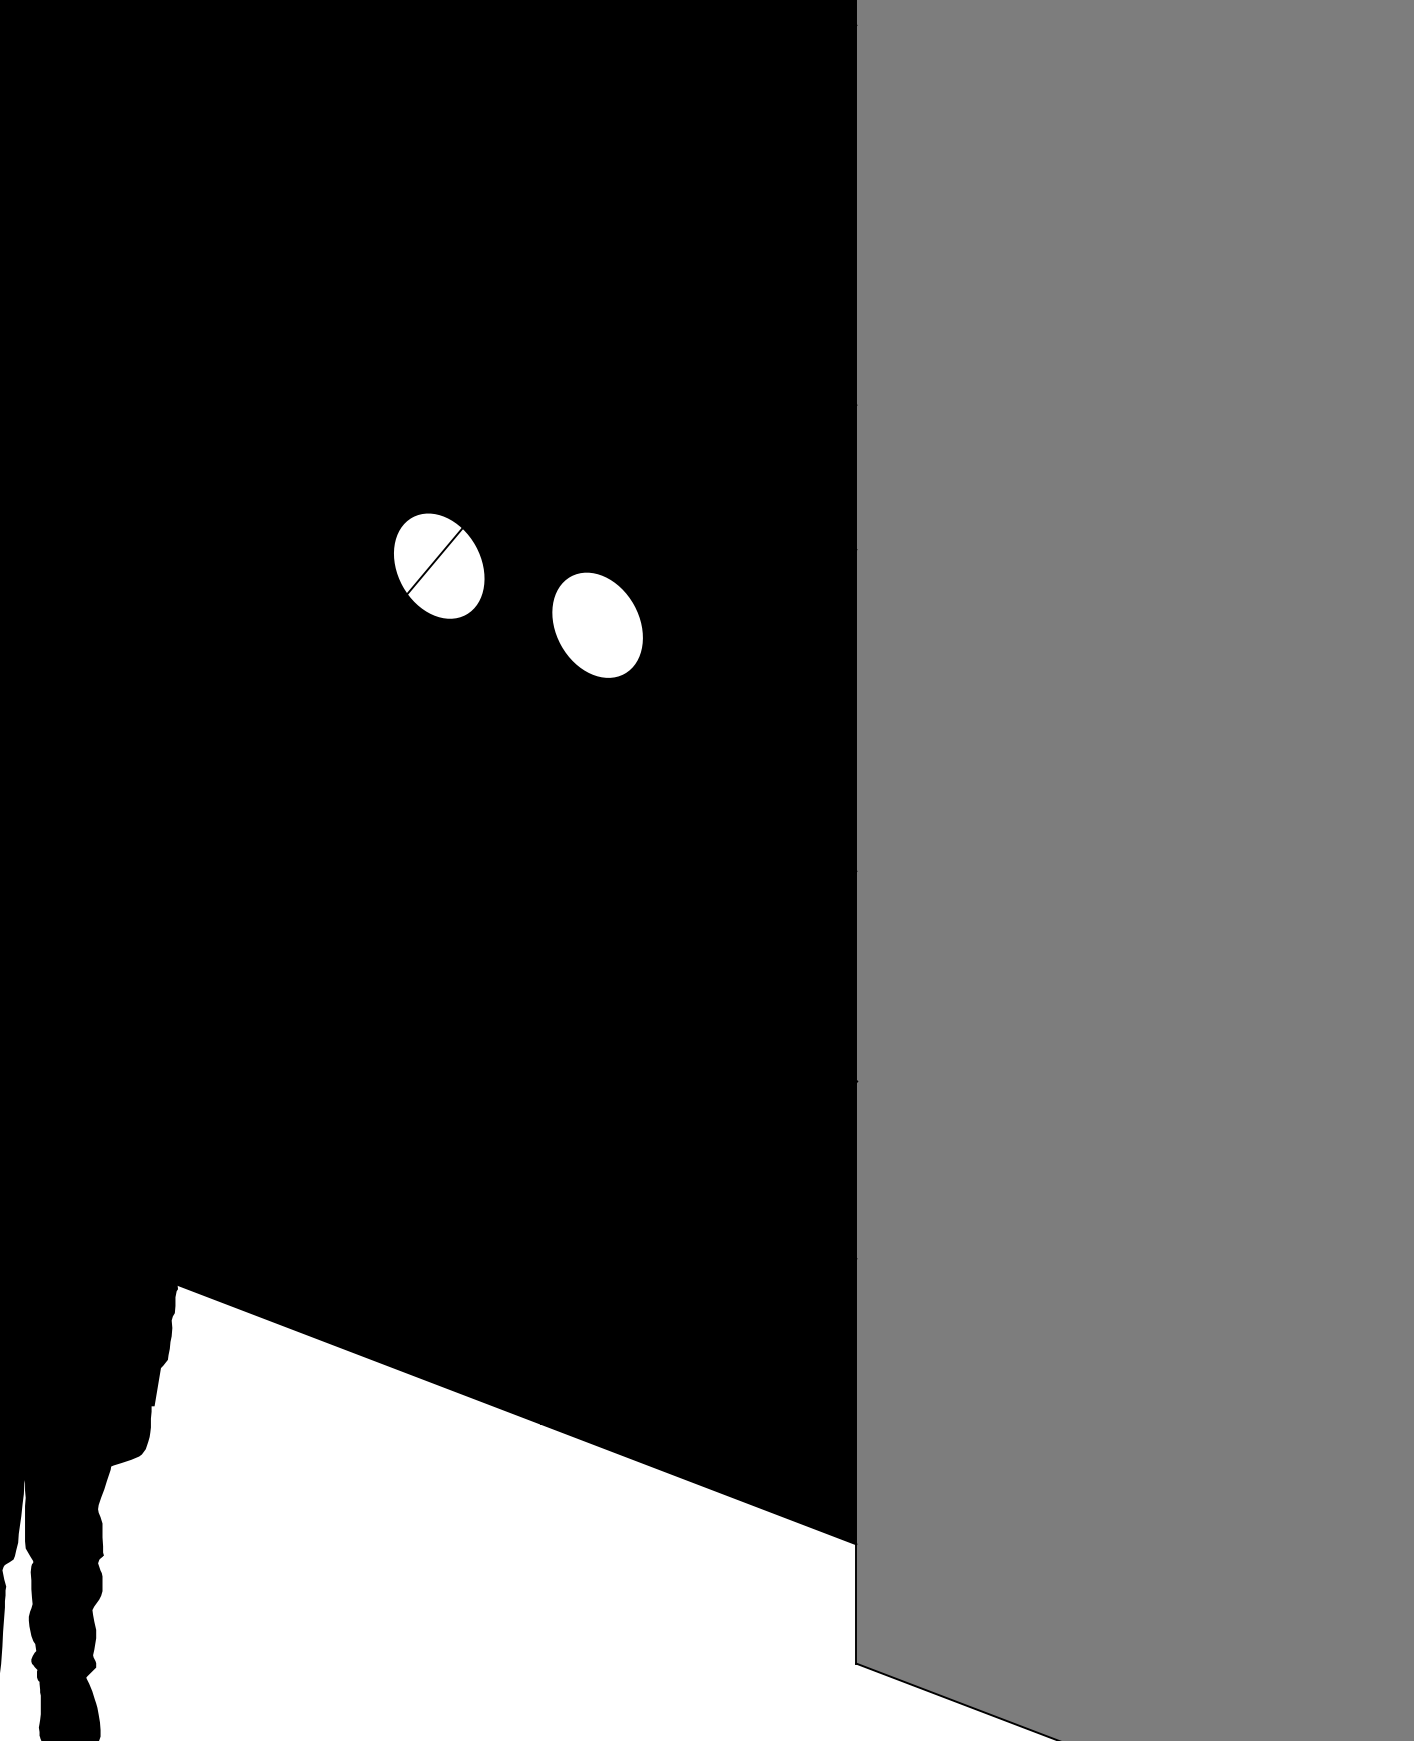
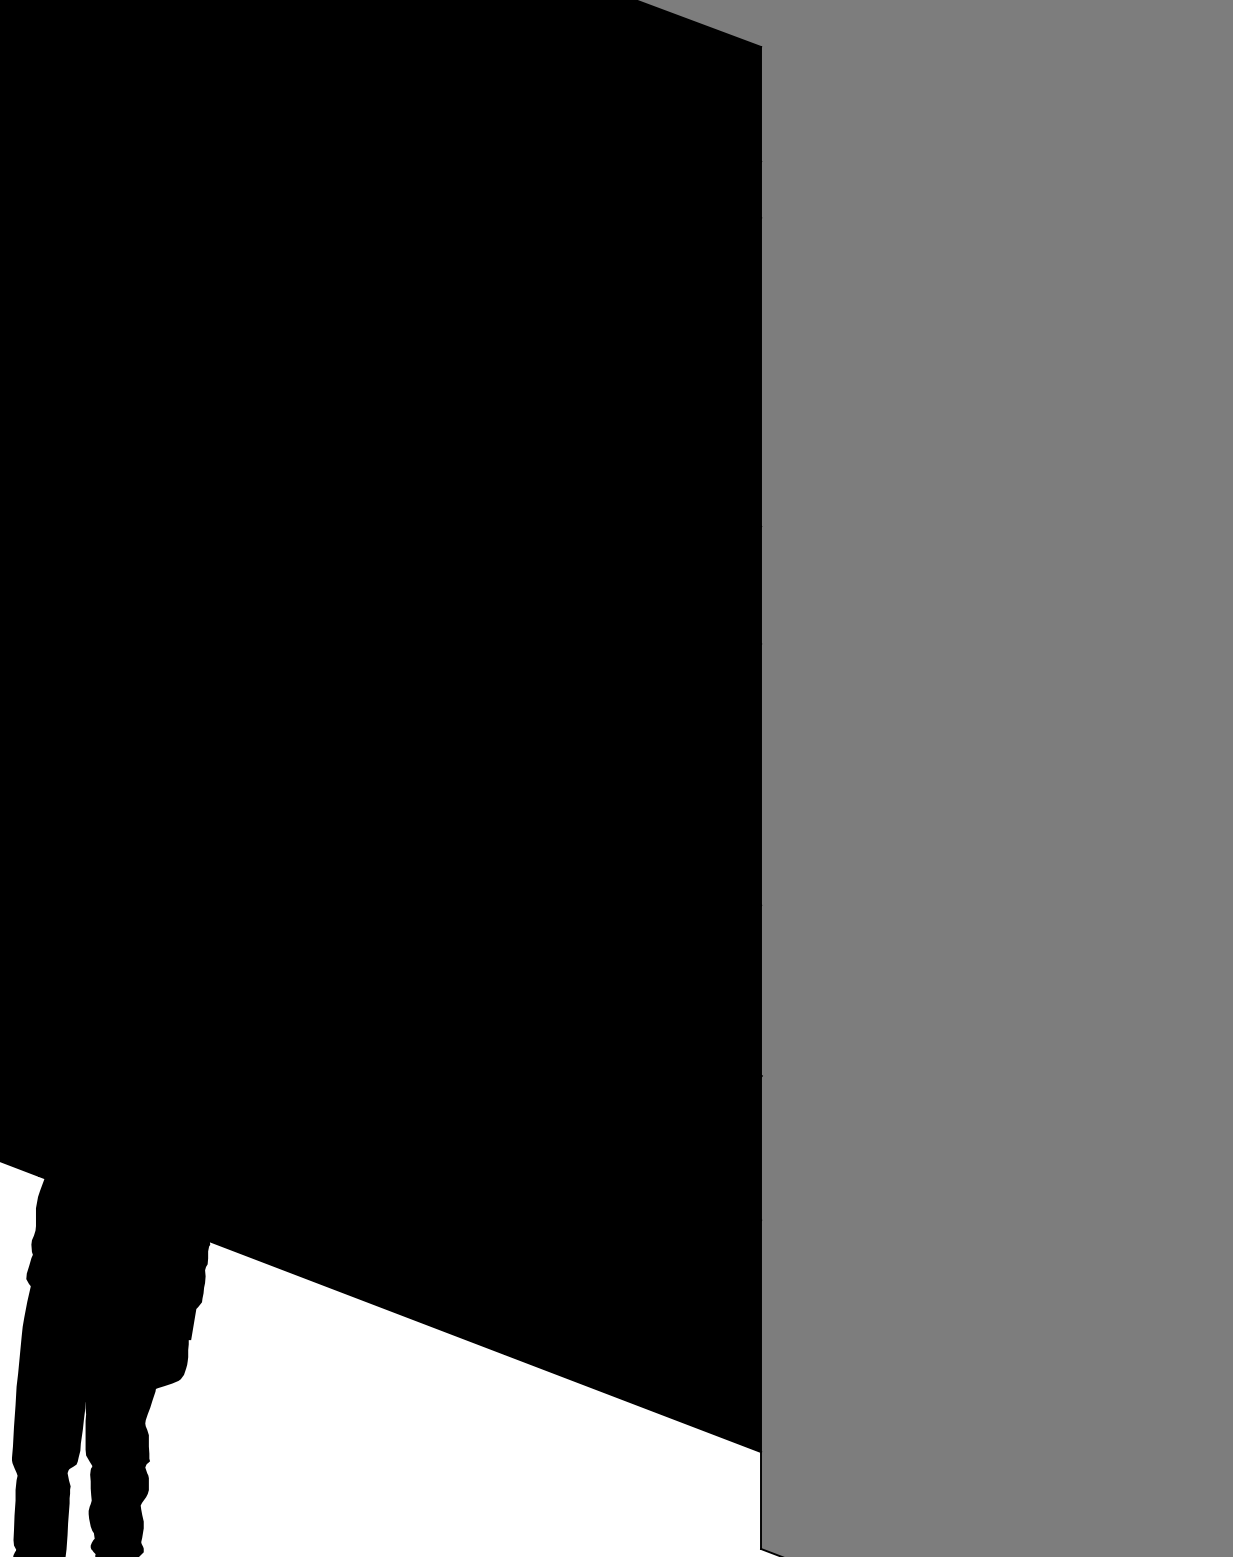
fill: (438, 565) -> (421, 656), added
fill: (597, 624) -> (550, 704), added

